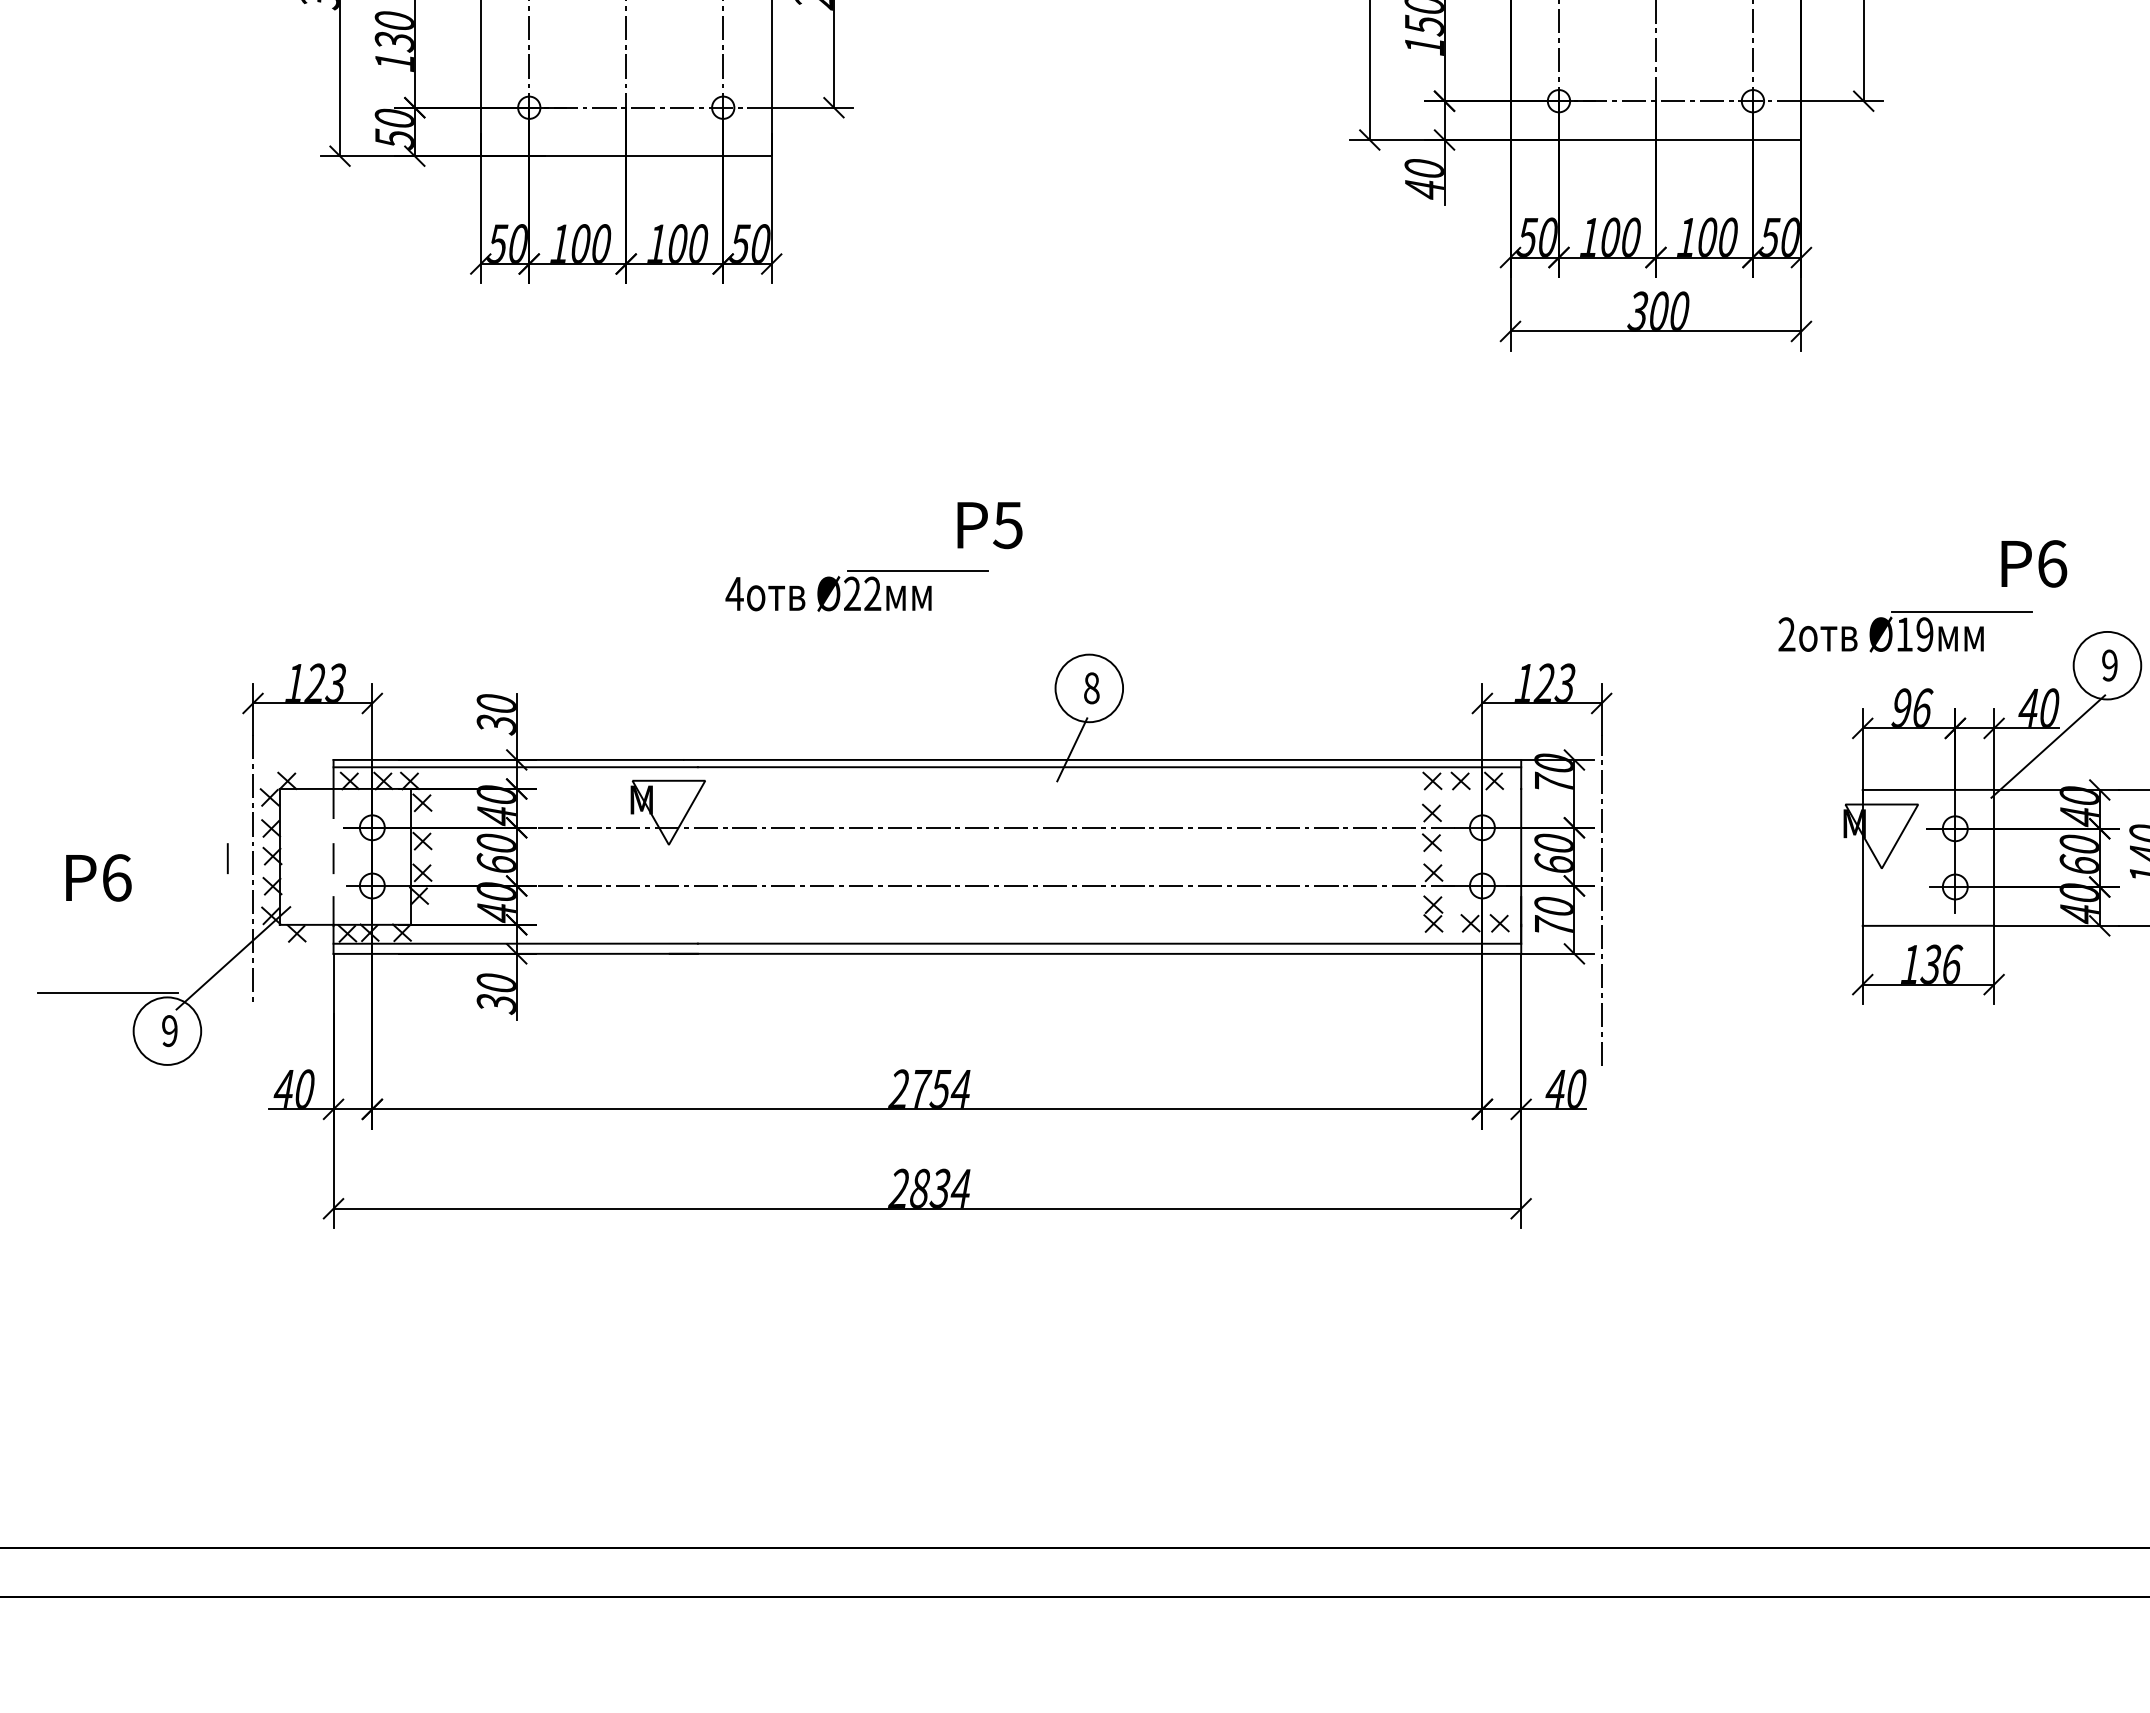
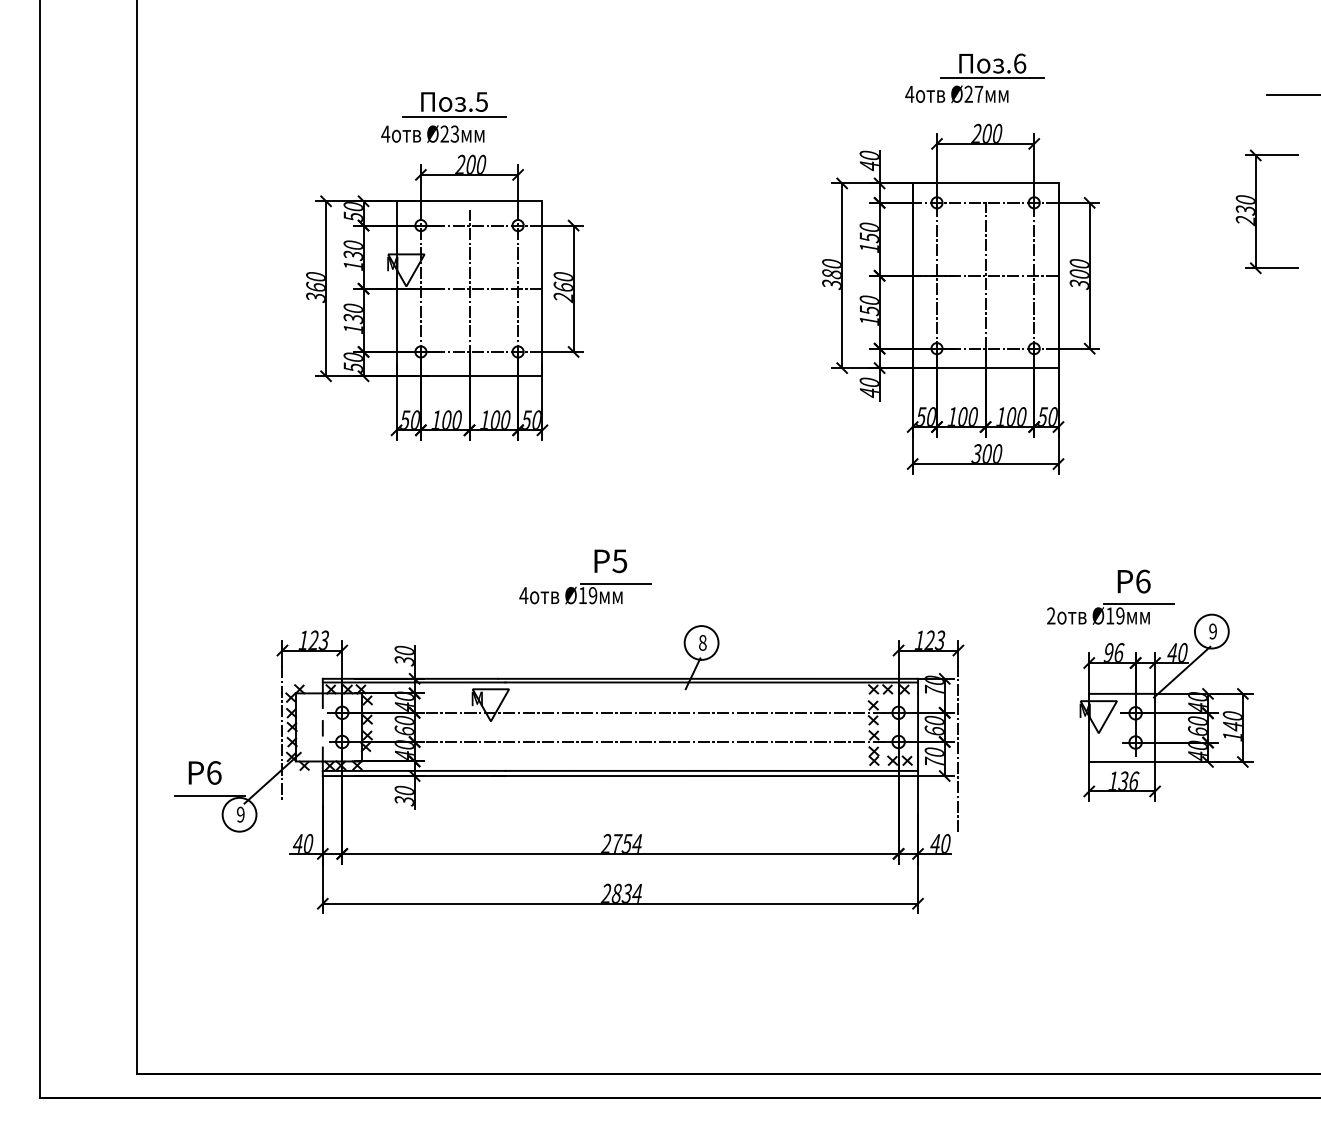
text: (989, 525) -> (610, 561), moved
text: (2032, 563) -> (1133, 581), moved
text: (861, 593) -> (587, 595), Ø22 -> Ø19
line: (227, 859) -> (269, 728), removed
text: (97, 877) -> (204, 772), moved

